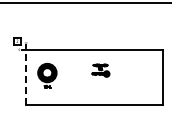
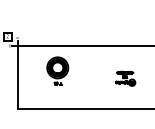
part: (100, 70) -> (125, 78), moved
part: (47, 75) -> (57, 70), moved
line: (26, 77) -> (18, 77), dashed -> solid

